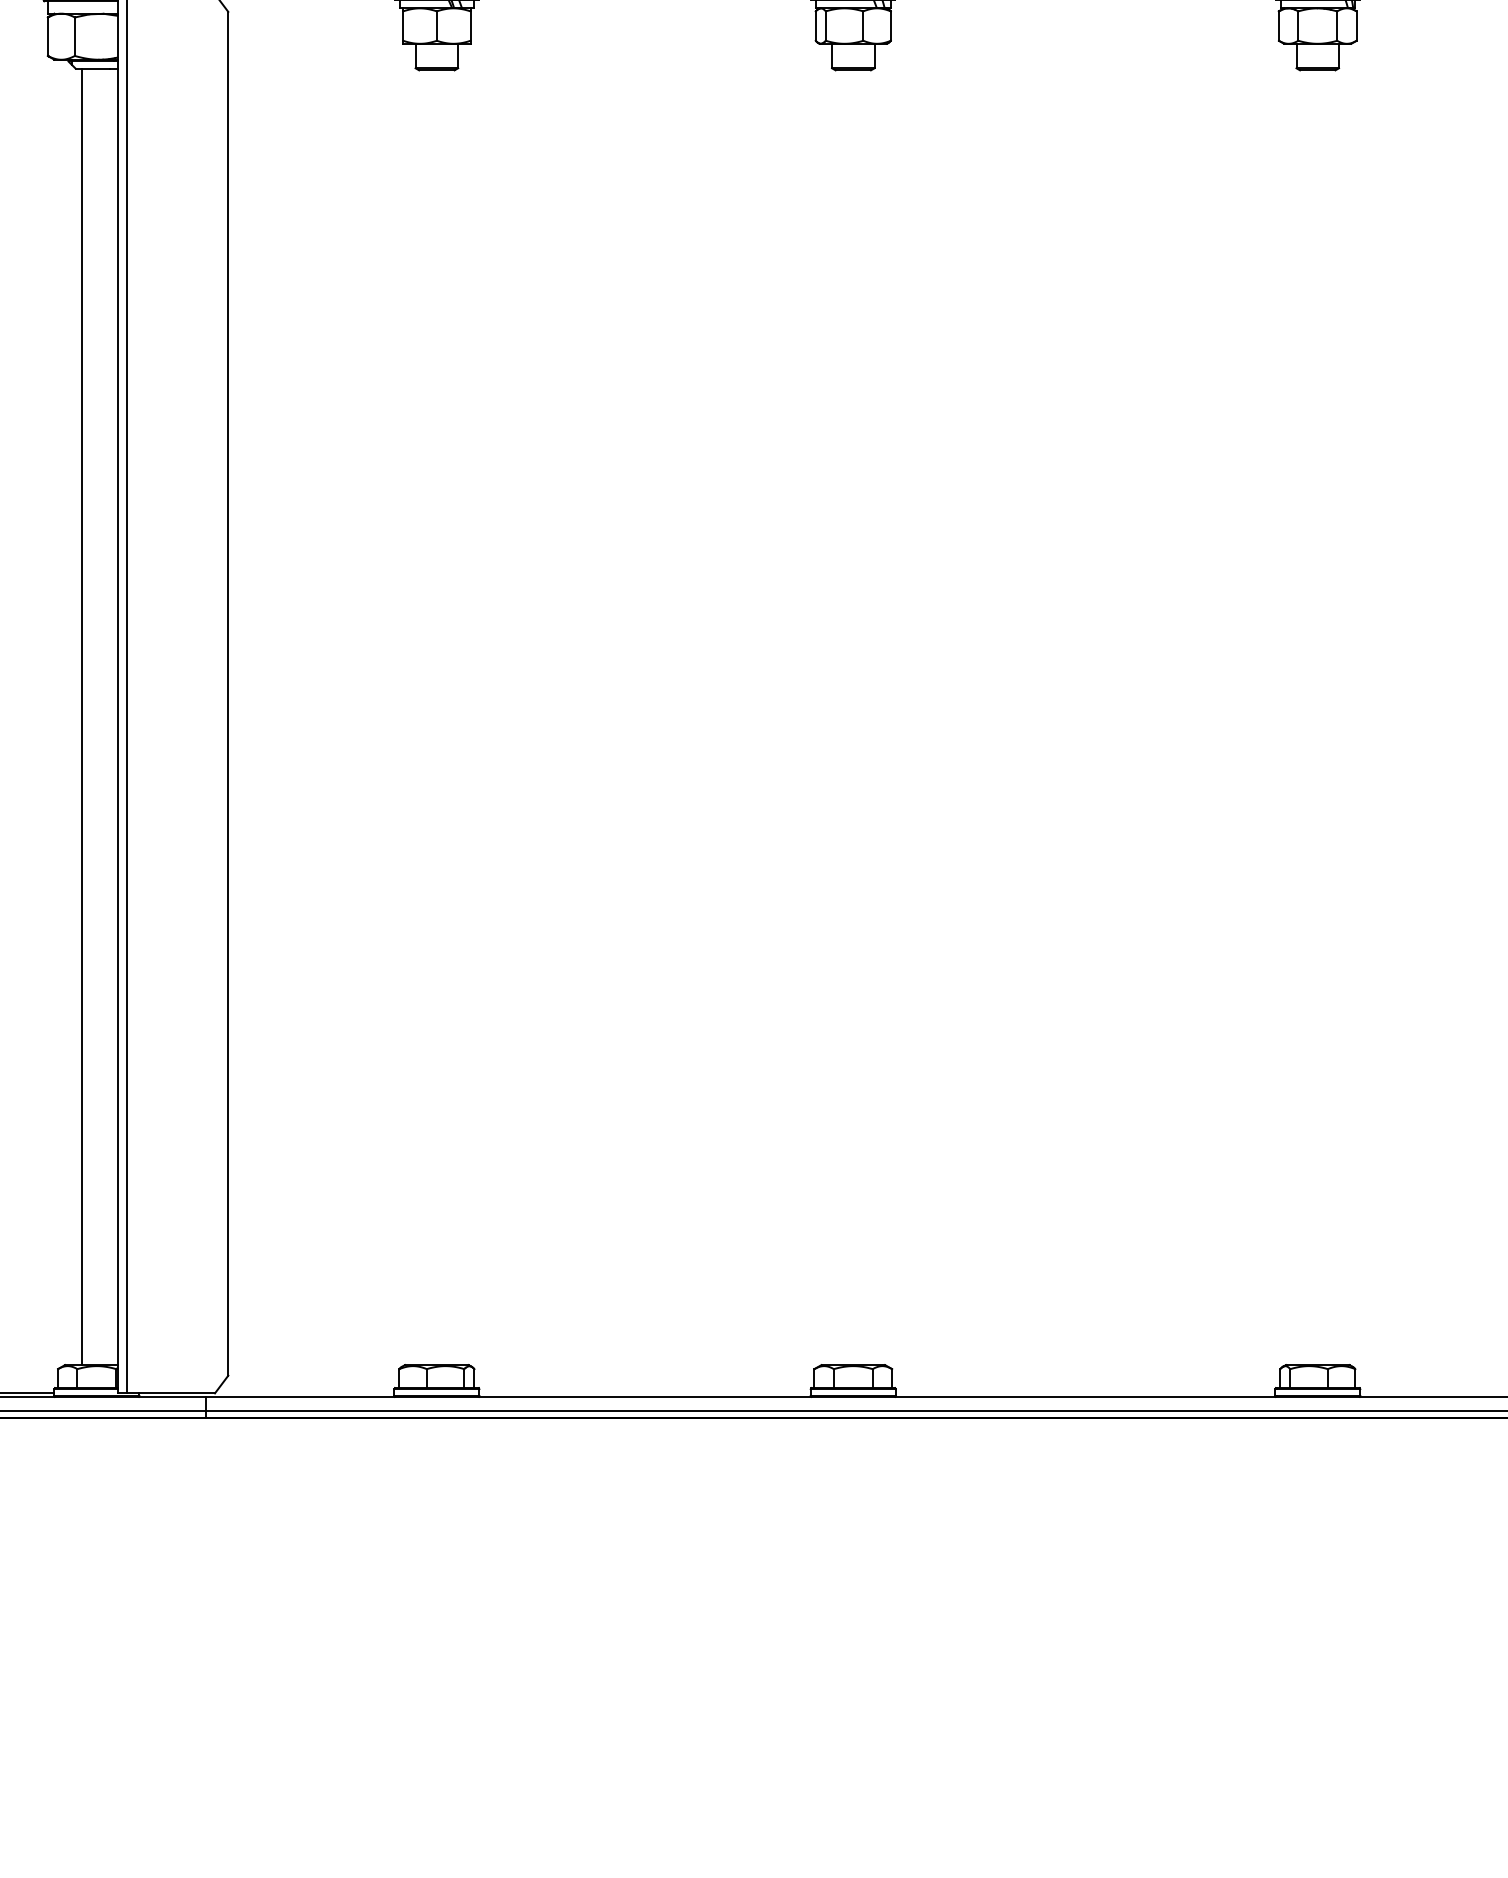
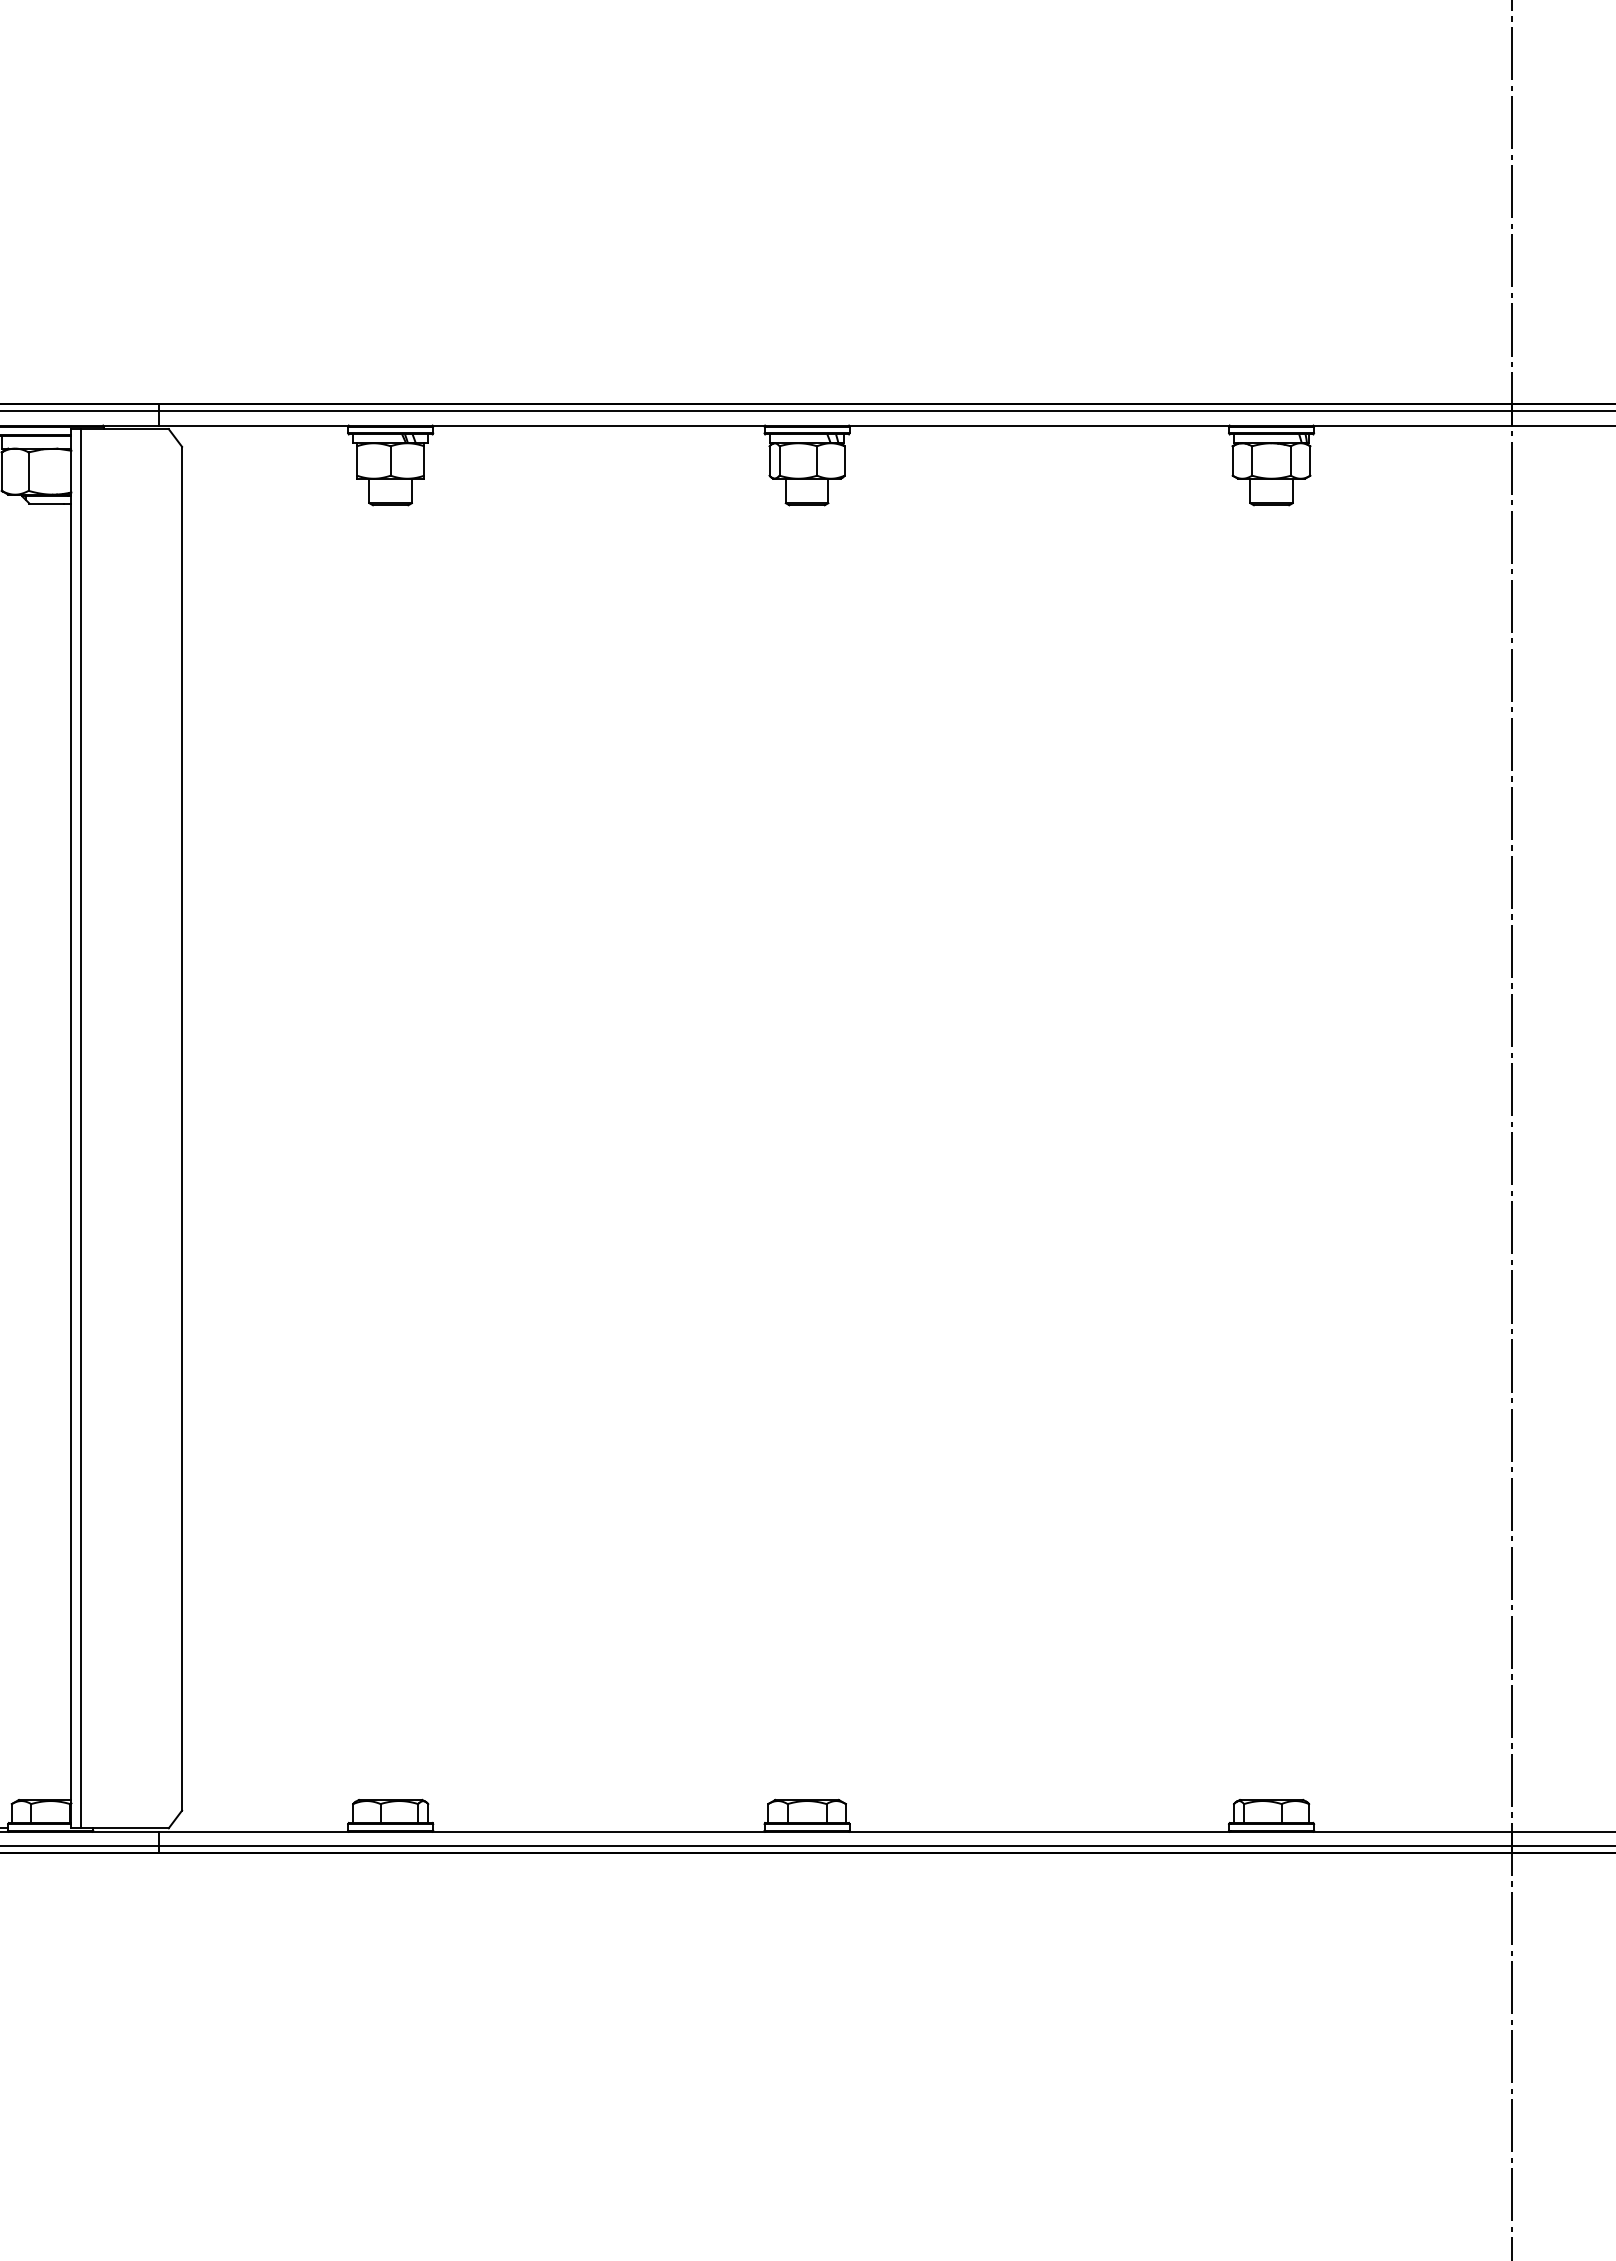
line: (81, 716) -> (35, 1151), removed

